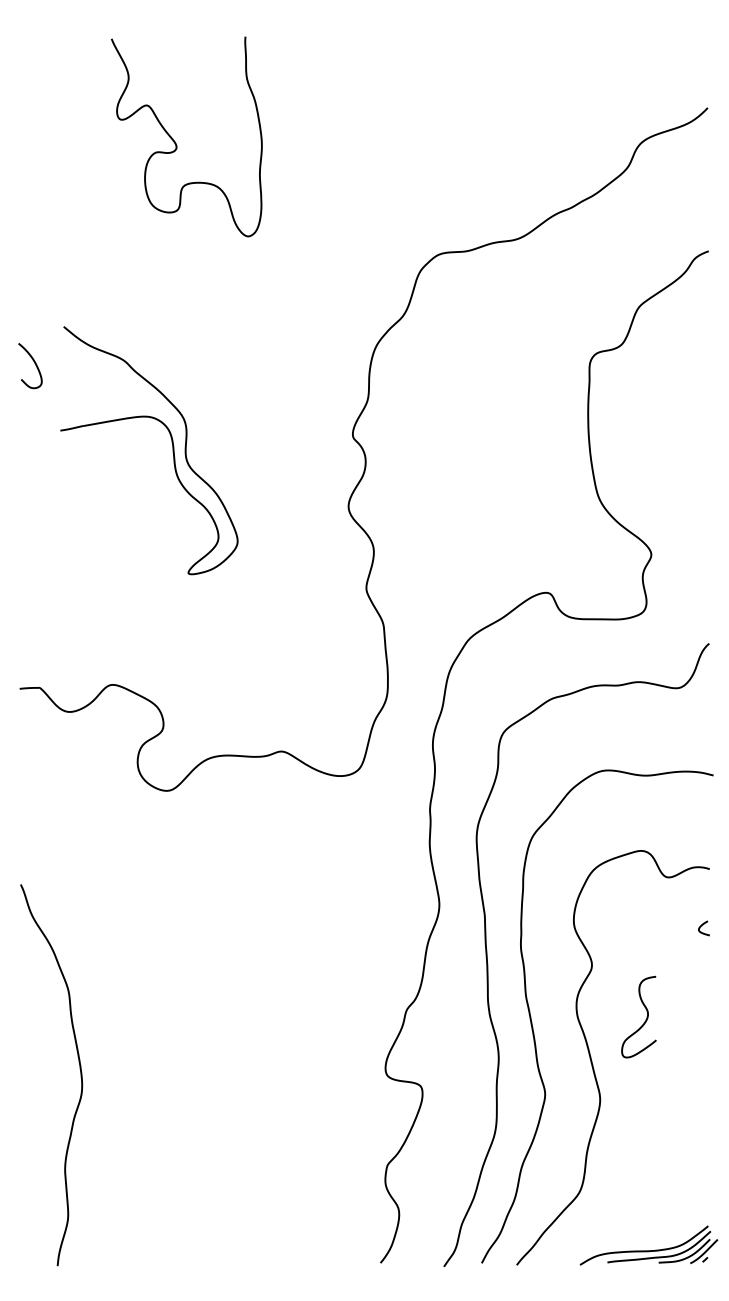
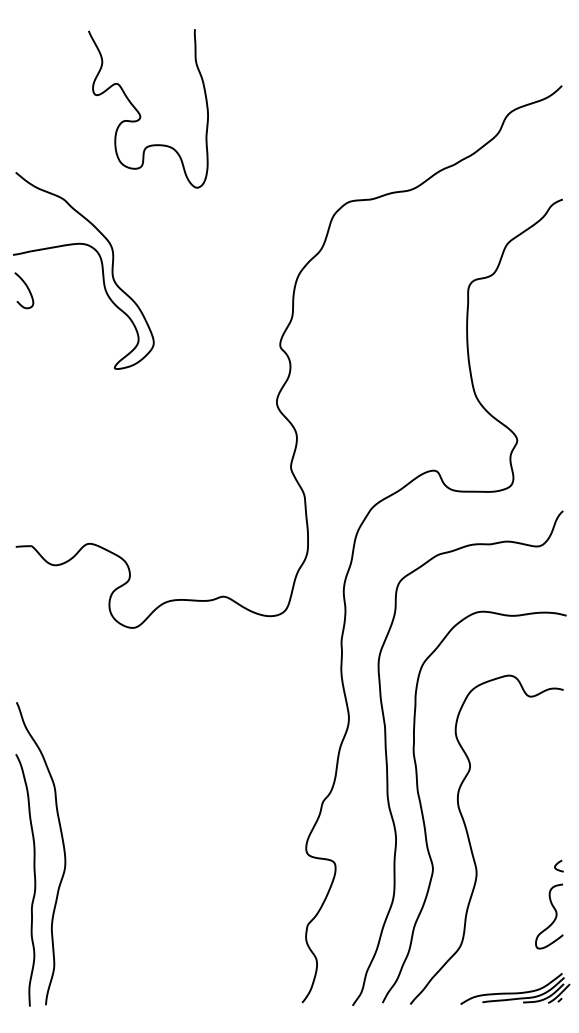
part: (171, 448) -> (101, 269), moved
curve: (702, 926) -> (557, 864), moved
curve: (645, 1019) -> (554, 918), moved
curve: (43, 1108) -> (34, 880), added

